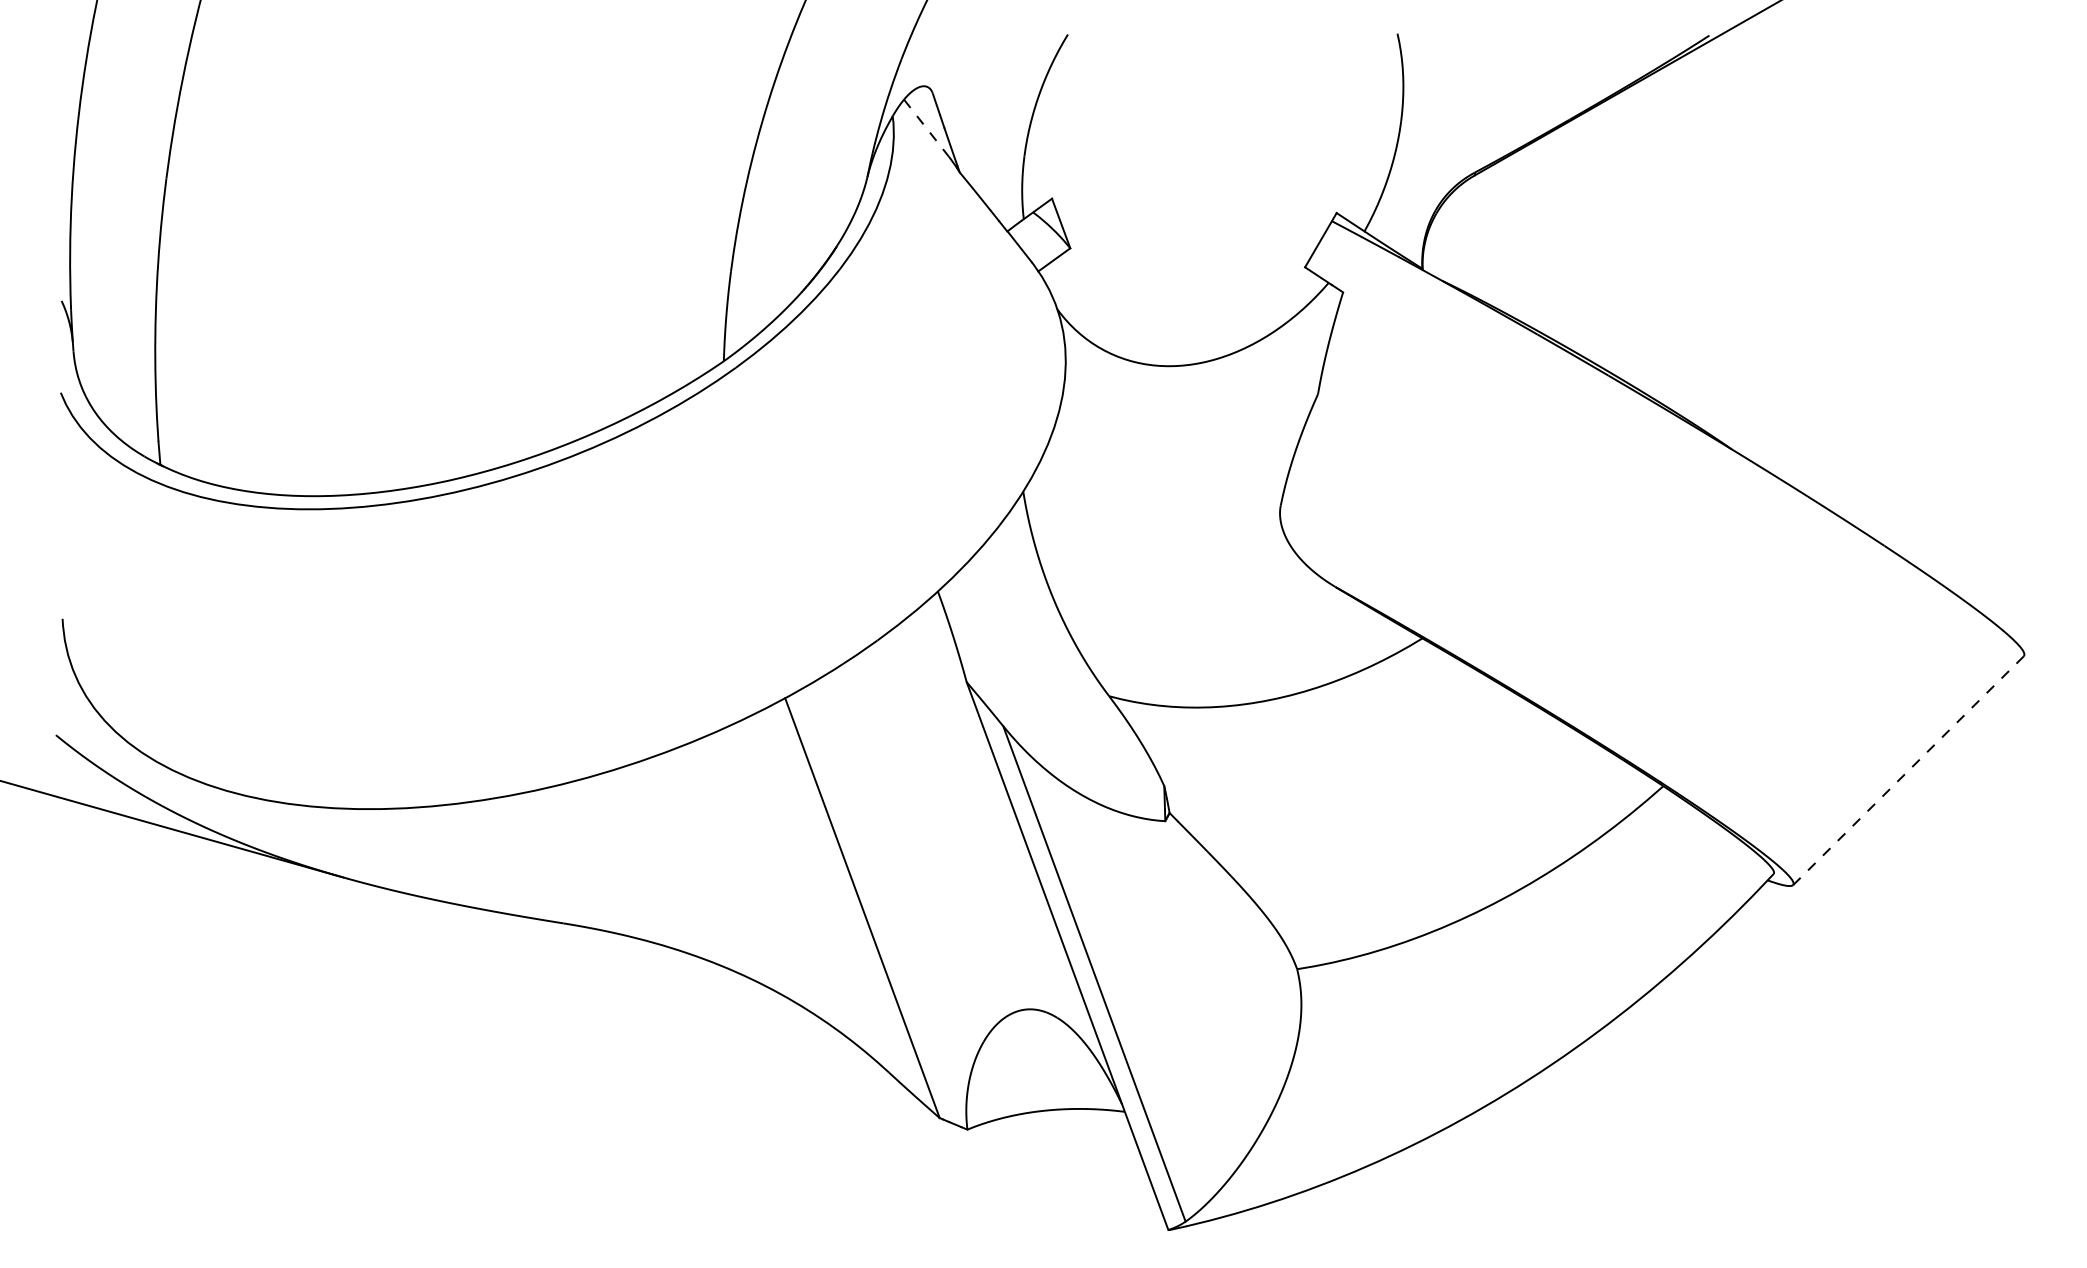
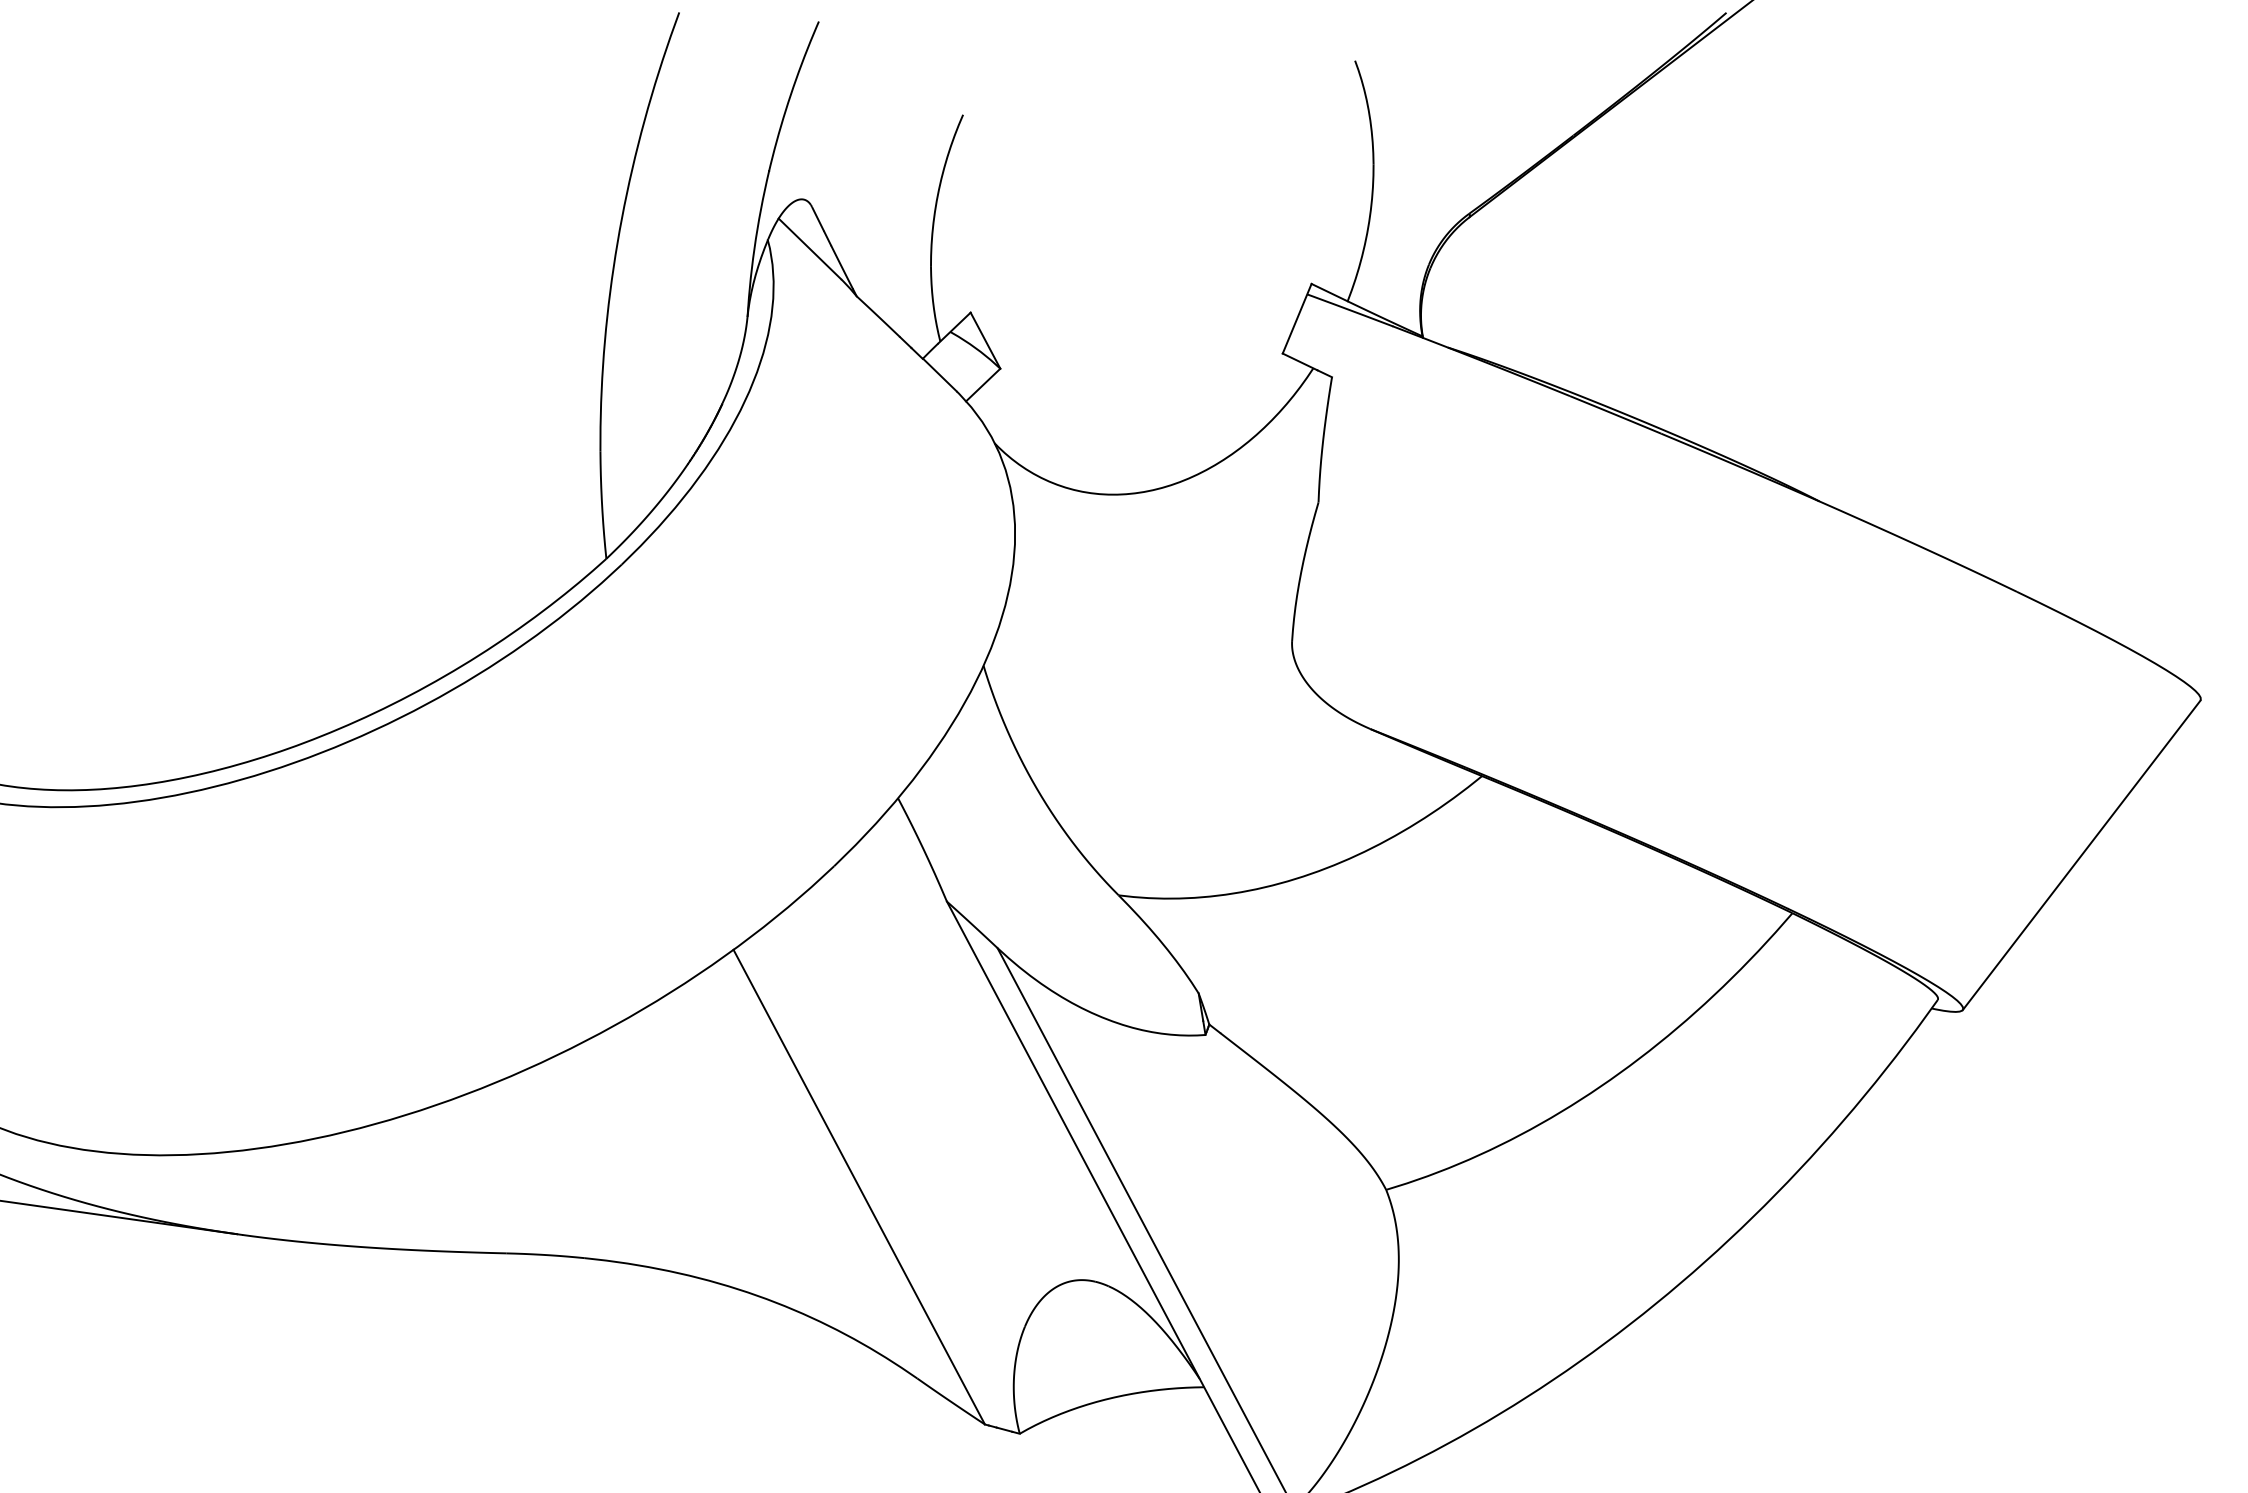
line: (926, 128) -> (810, 249), dashed -> solid
line: (1908, 770) -> (2081, 855), dashed -> solid

